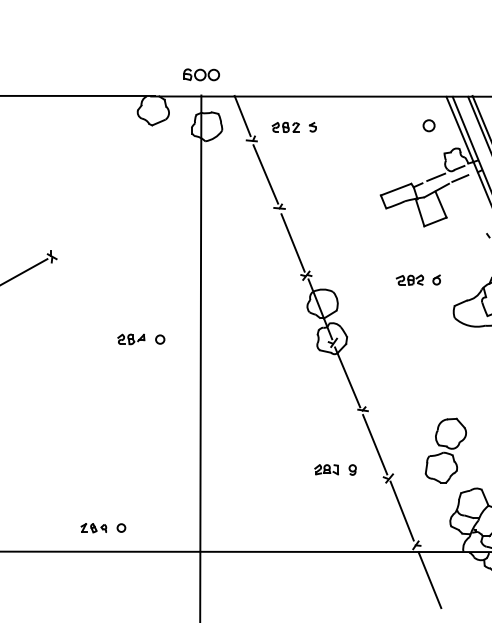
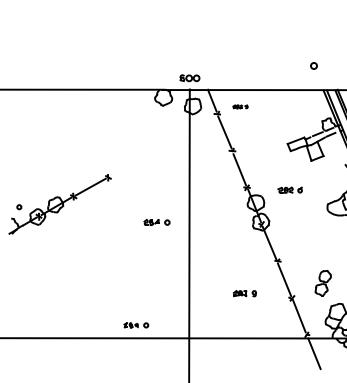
circle: (428, 124) -> (313, 65), moved
part: (294, 126) -> (240, 106), size x0.6
part: (417, 278) -> (289, 189), moved
part: (446, 449) -> (323, 282), size x0.7
part: (334, 469) -> (244, 293), moved

